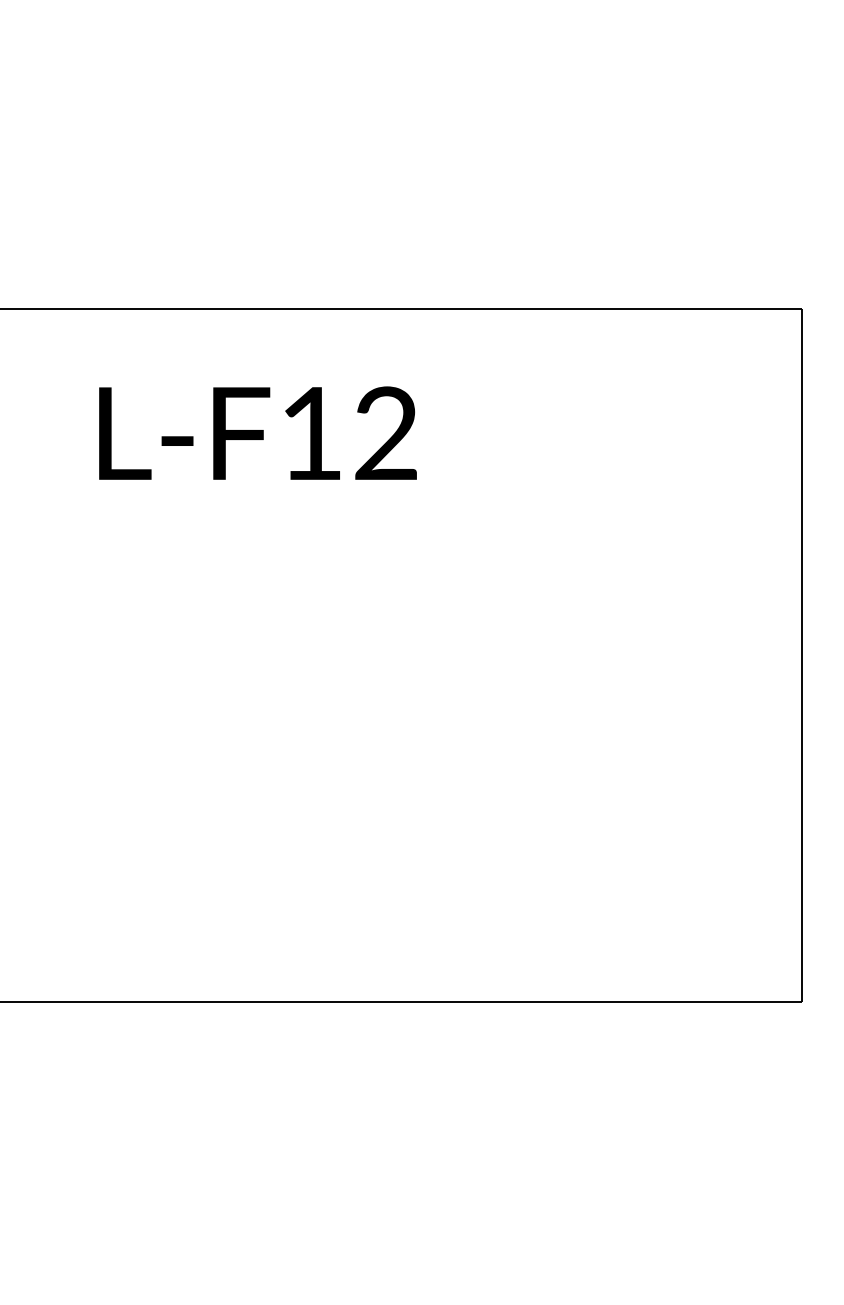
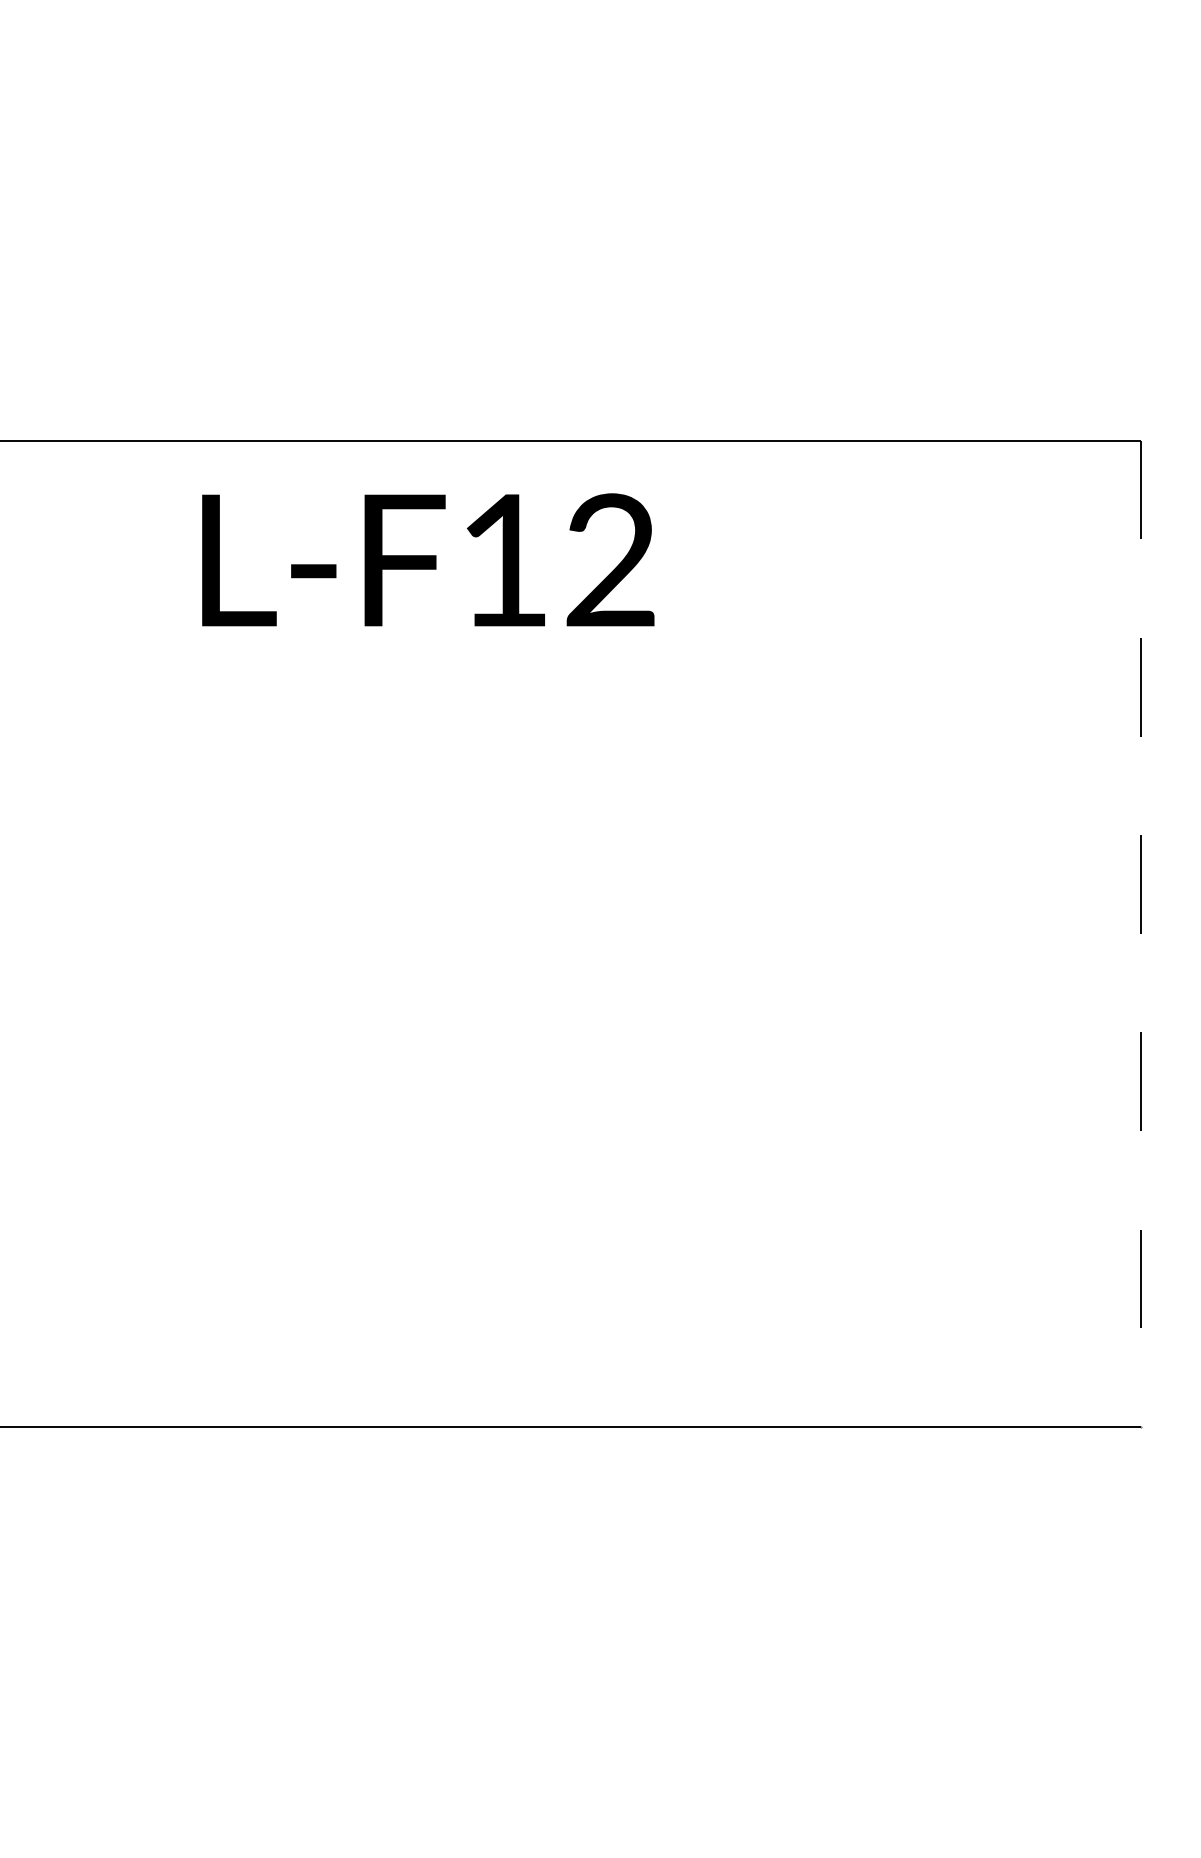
text: (257, 432) -> (427, 558), moved
line: (802, 655) -> (1142, 933), solid -> dashed

